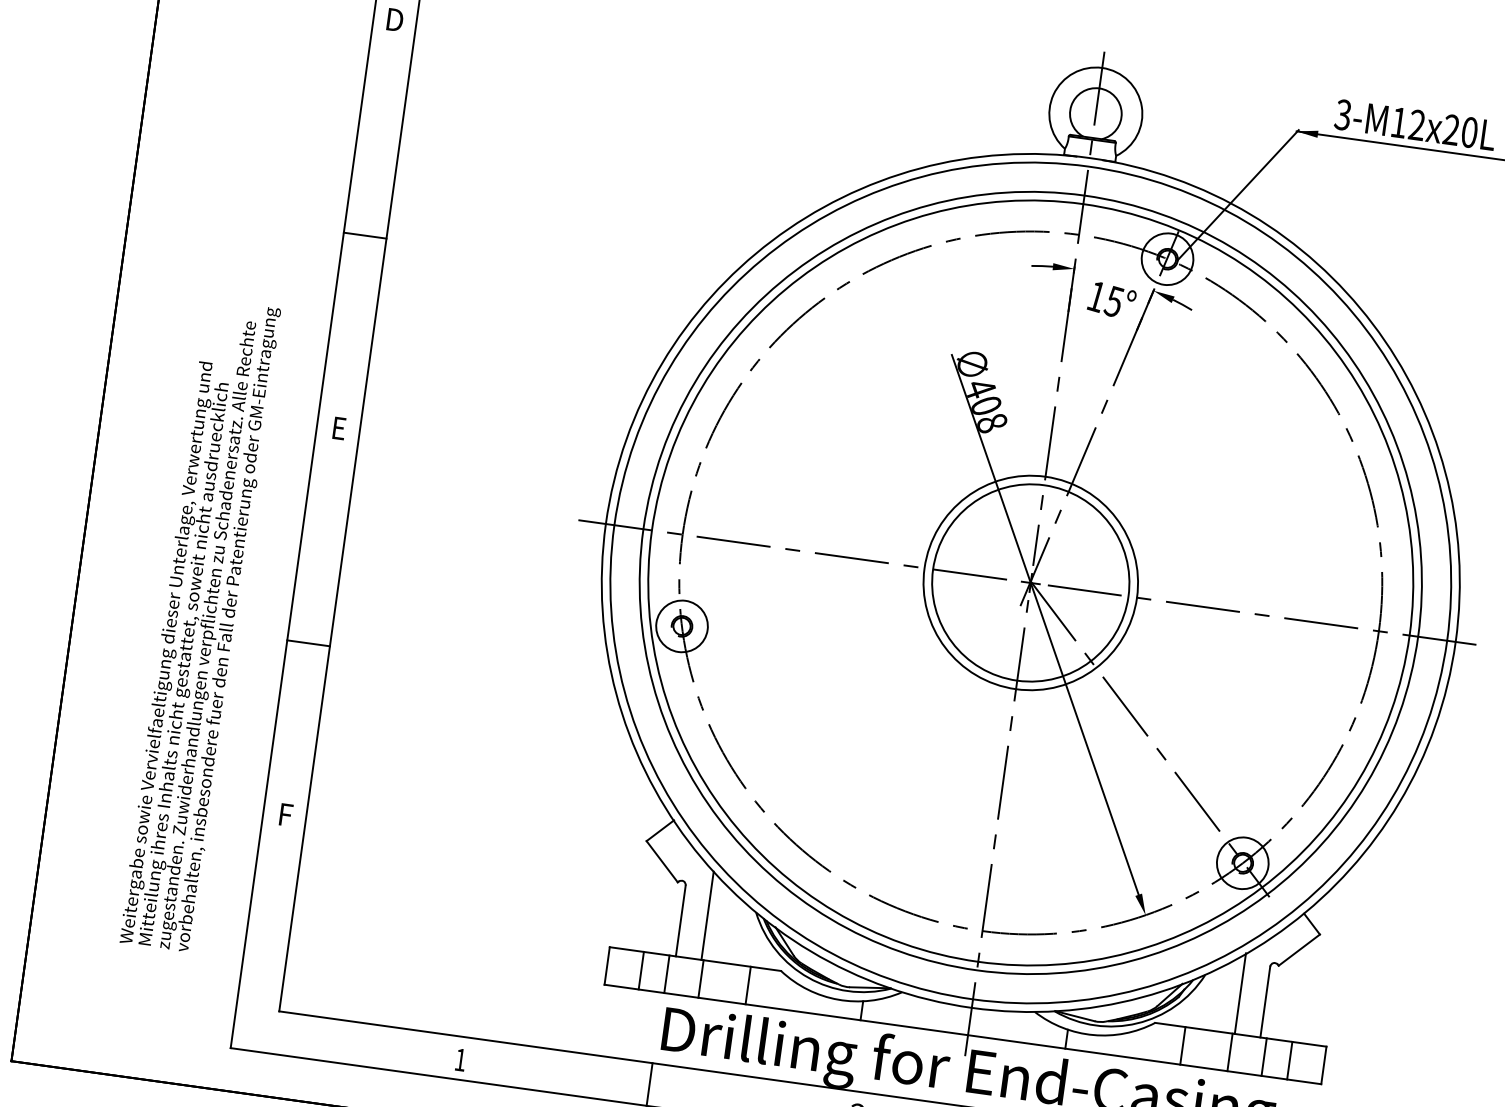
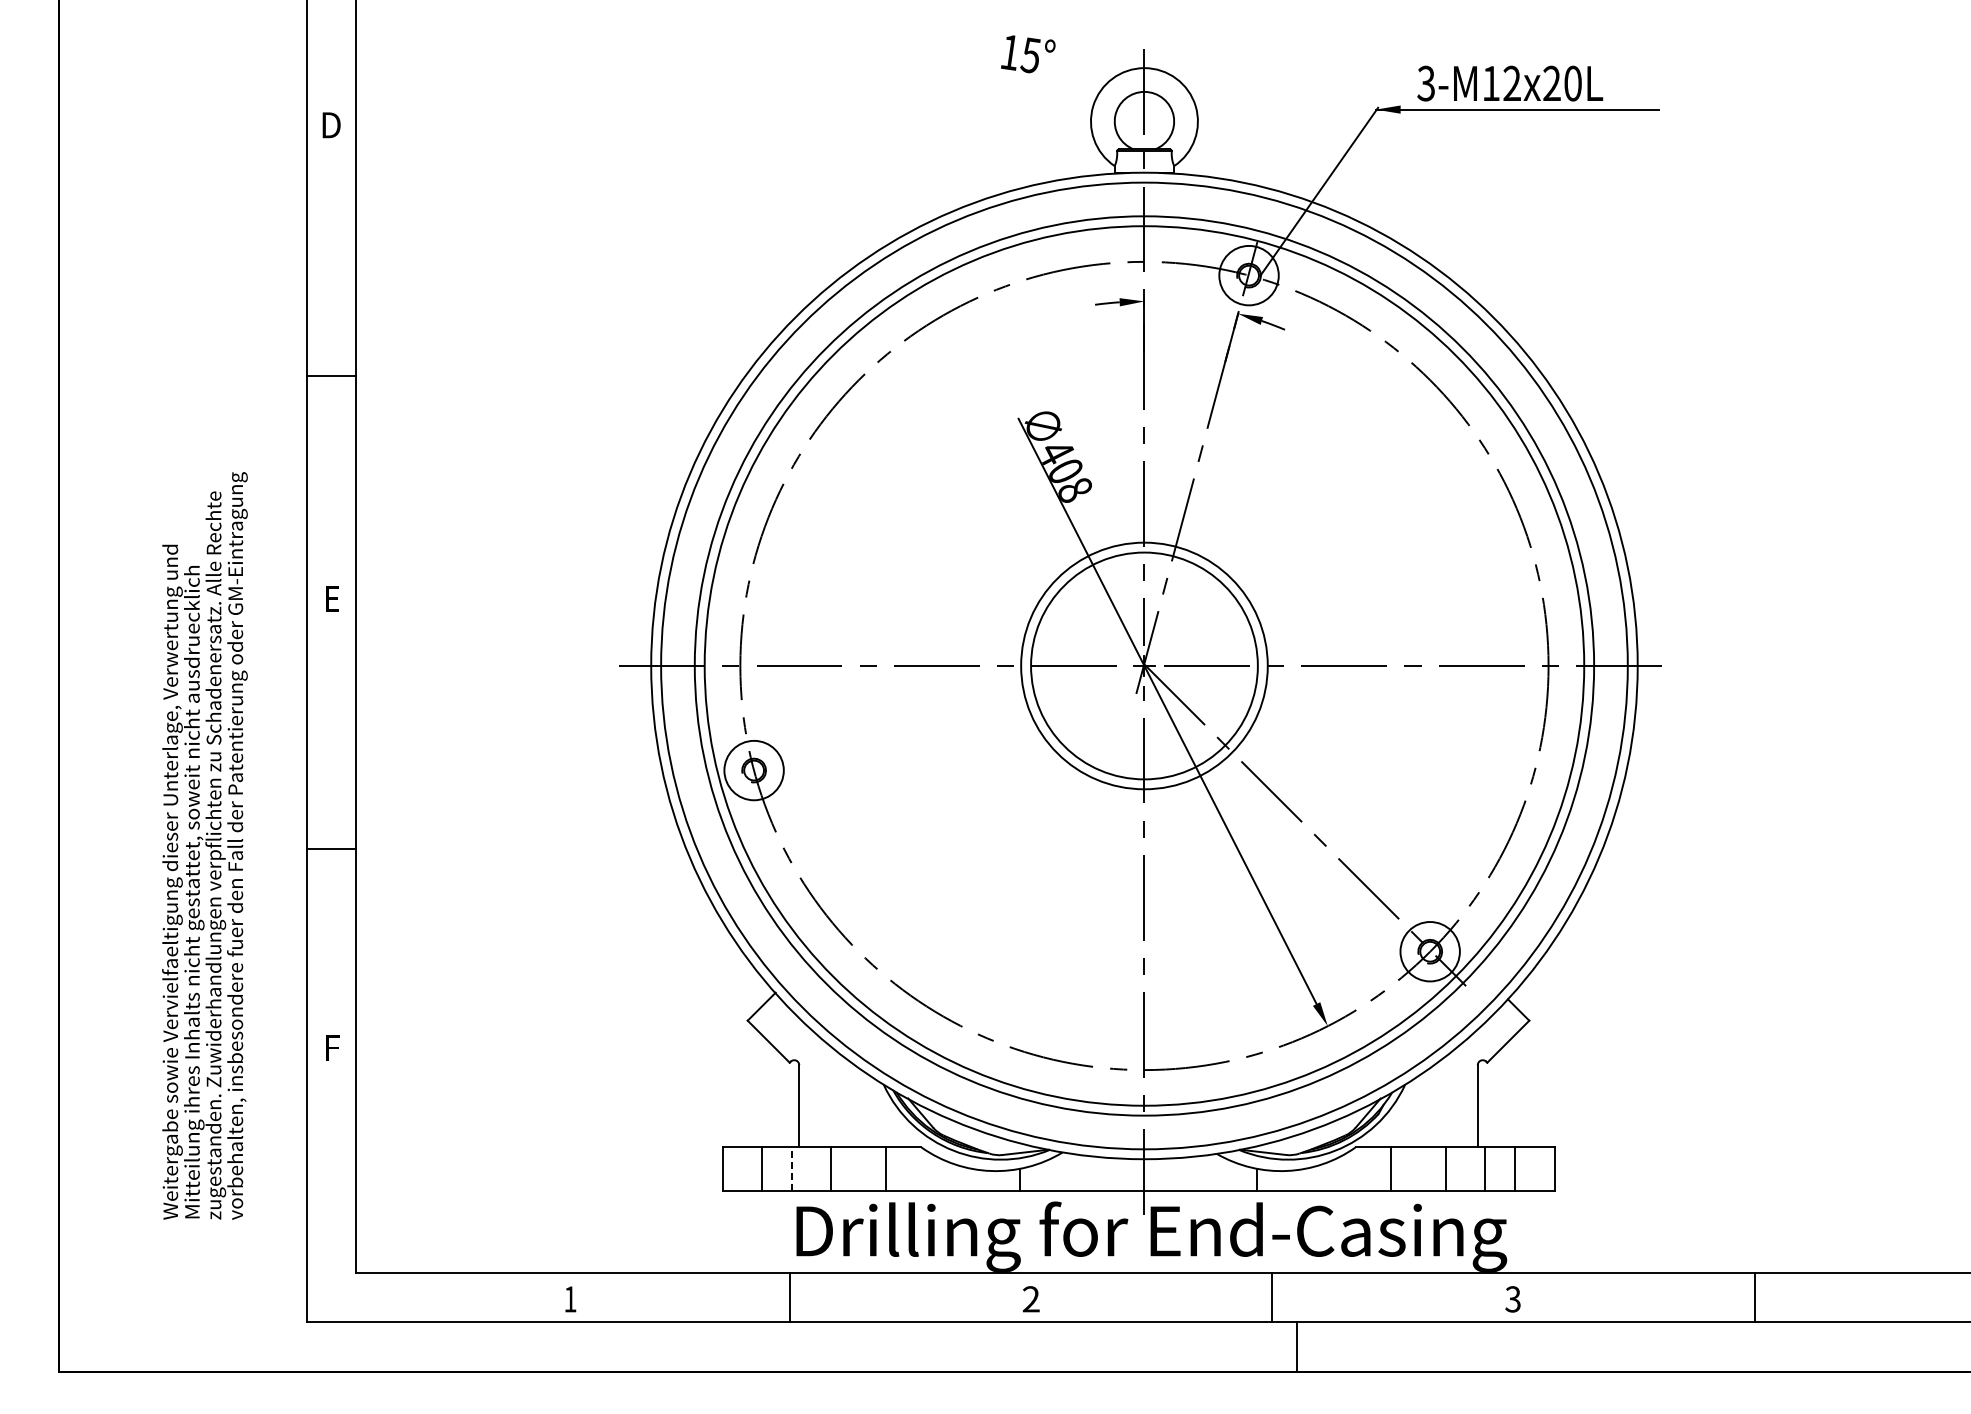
text: (1112, 300) -> (1028, 54), moved
line: (707, 915) -> (828, 1095), removed
line: (666, 974) -> (791, 1169), solid -> dashed
line: (1240, 993) -> (1448, 1100), removed

